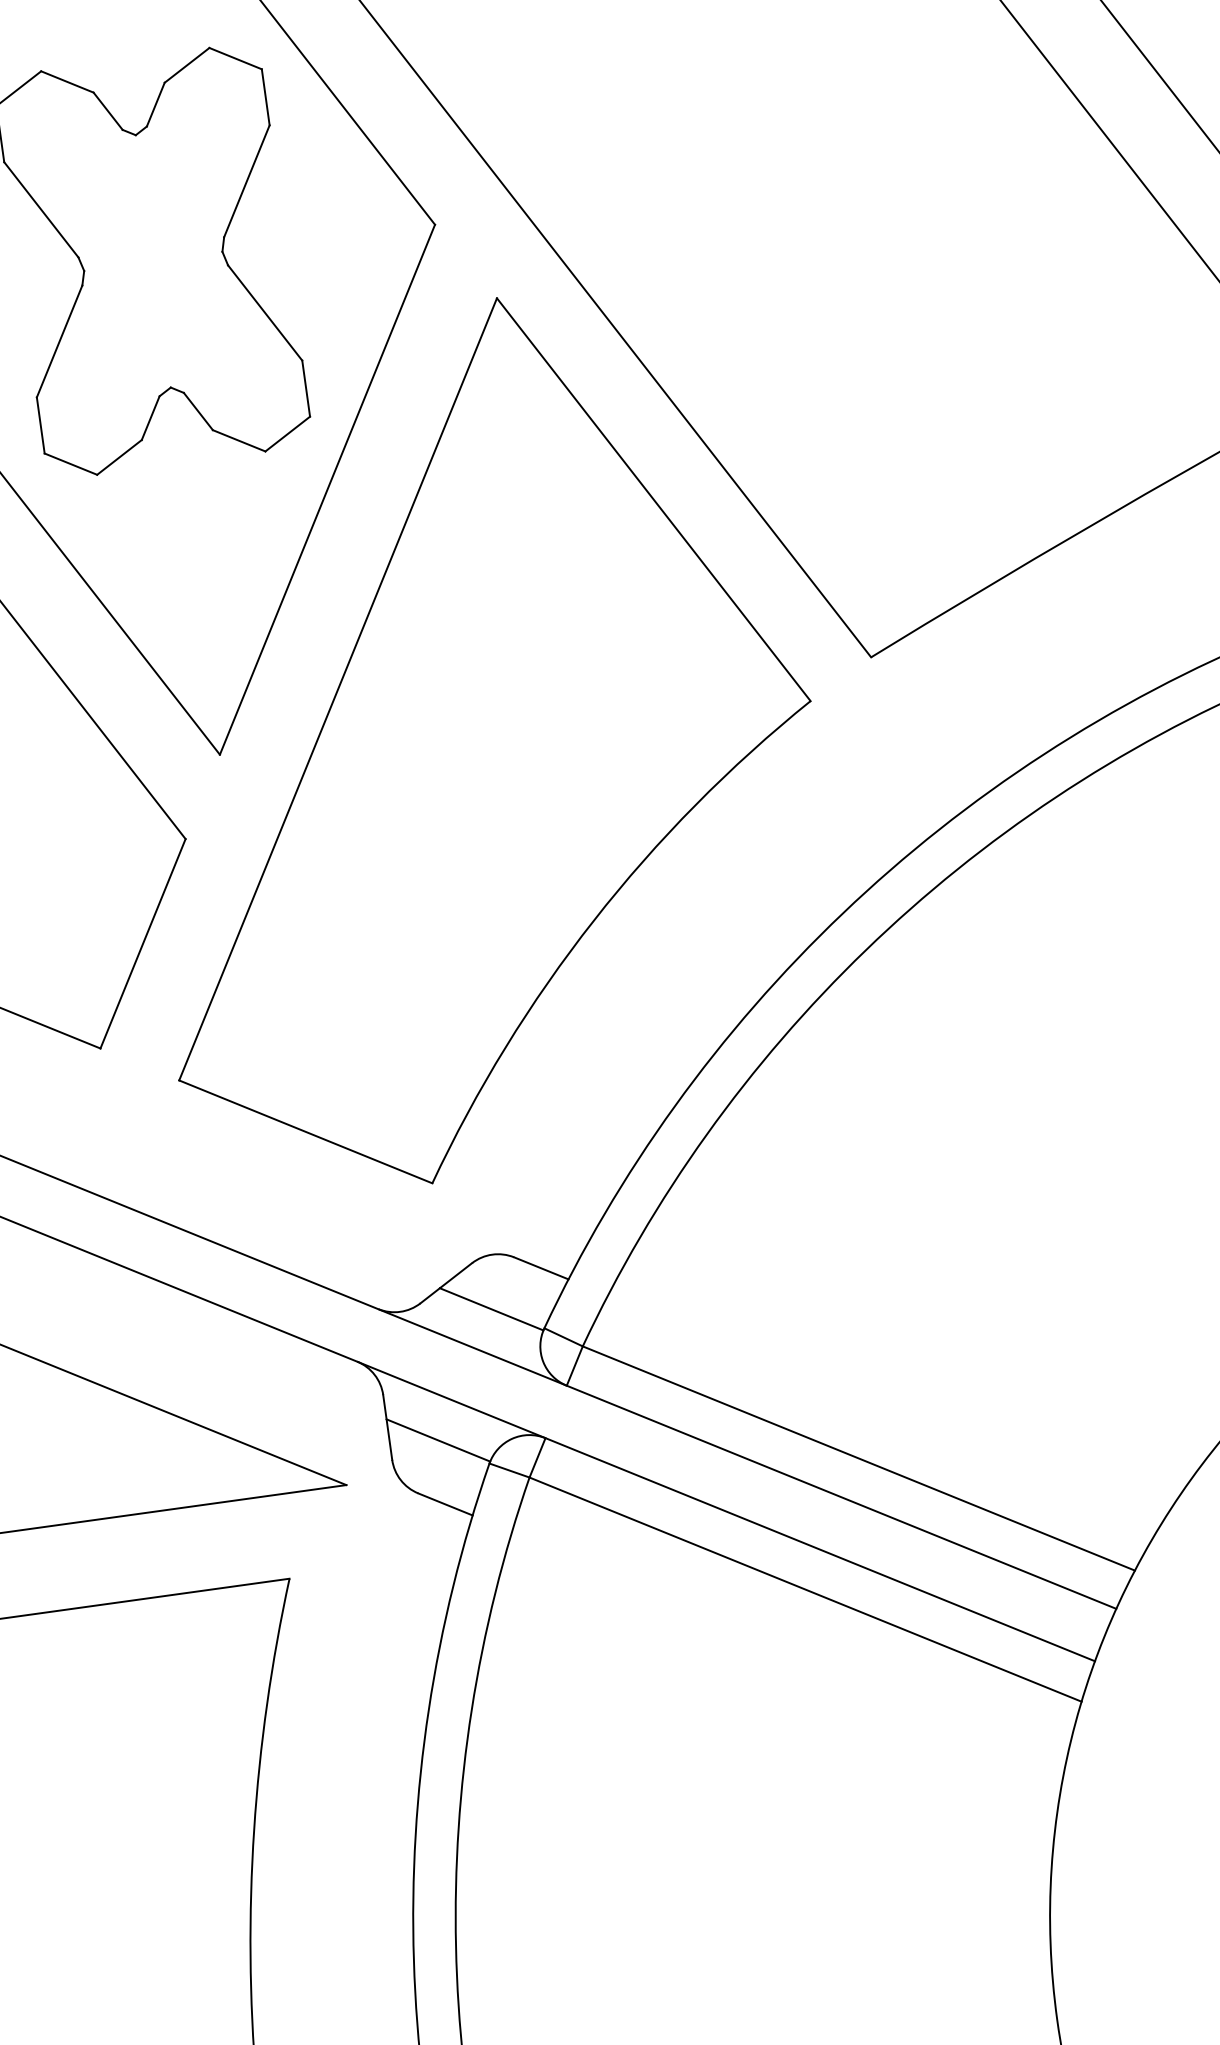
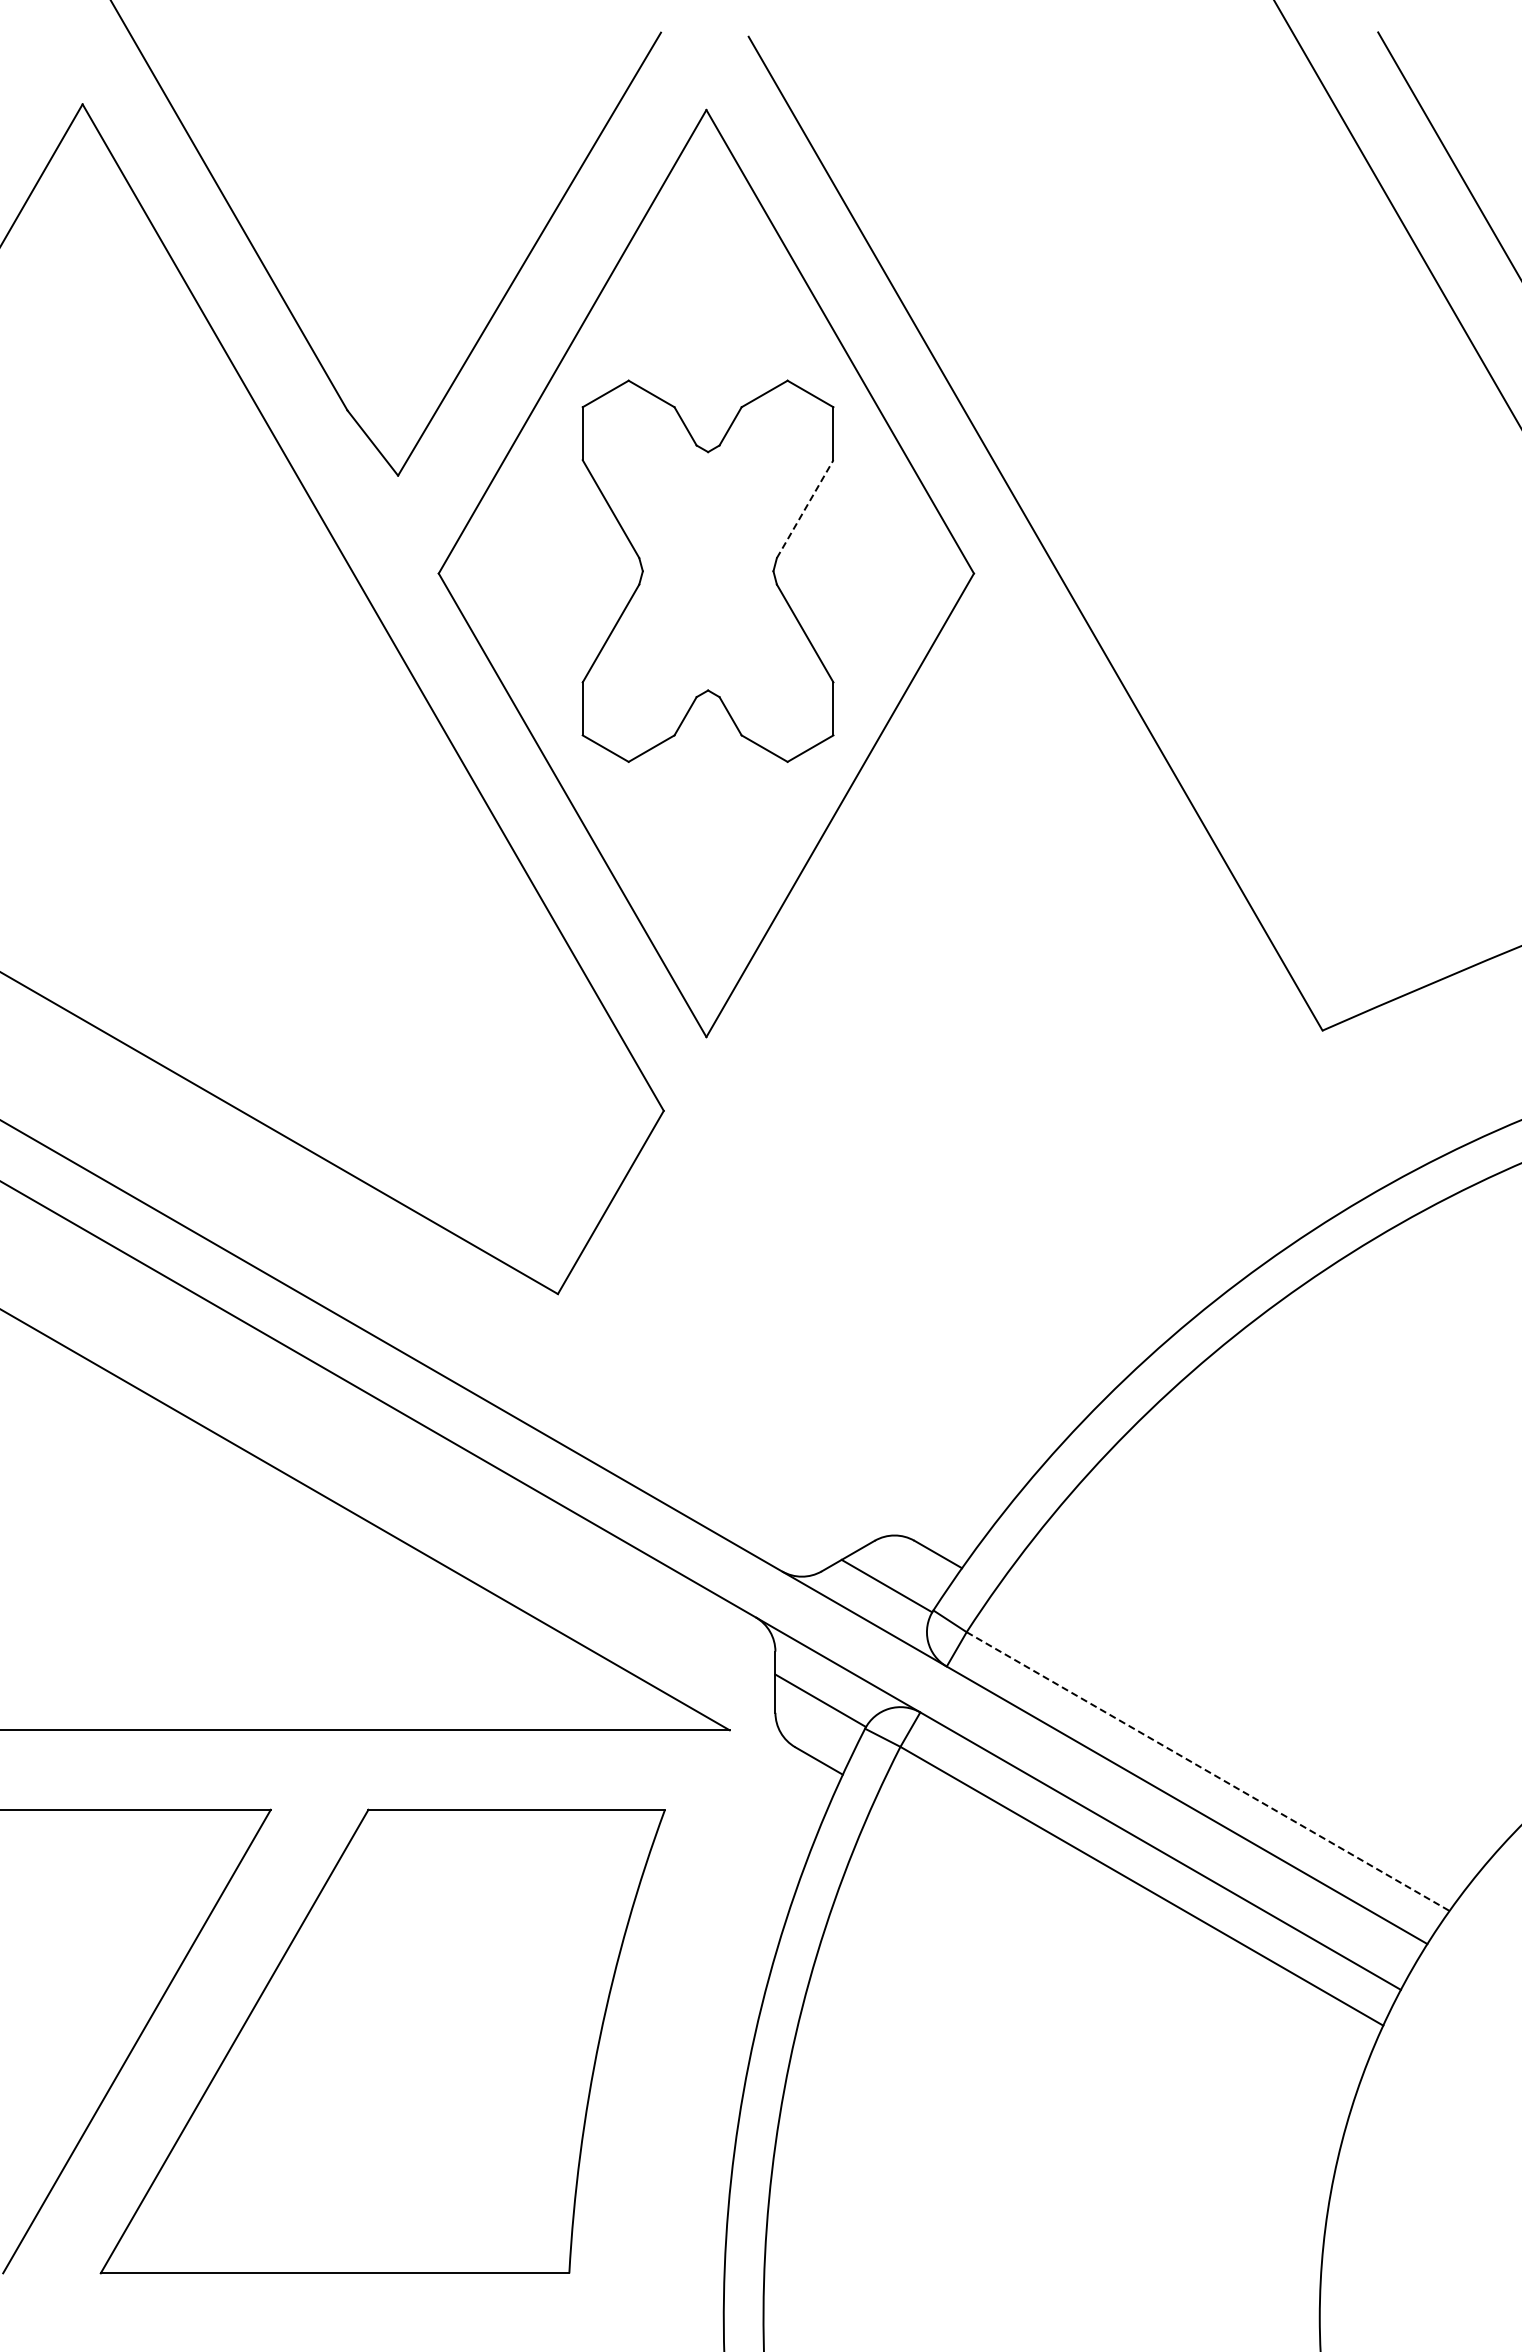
line: (247, 181) -> (805, 509), solid -> dashed
part: (473, 739) -> (943, 1055), removed
line: (859, 1458) -> (1208, 1771), solid -> dashed

